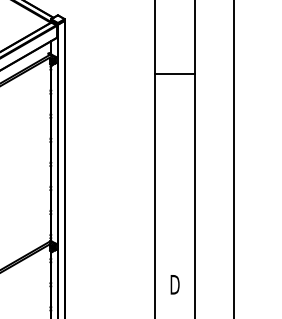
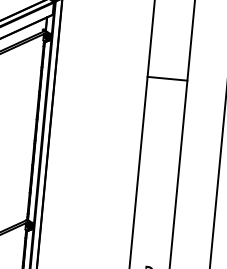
line: (174, 74) -> (167, 79), moved

